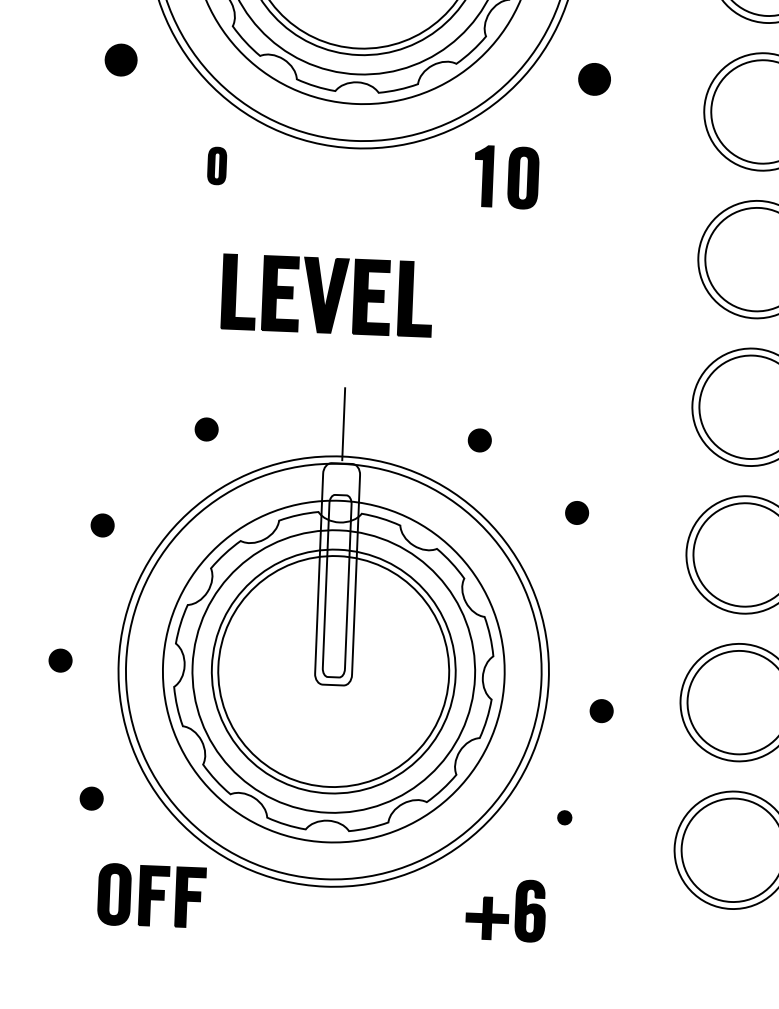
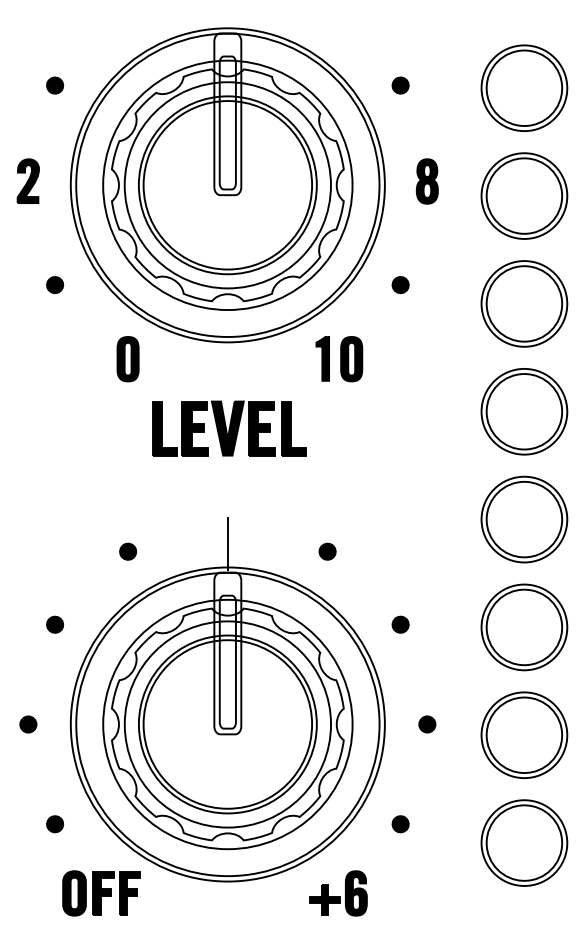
part: (121, 60) -> (55, 285), size x0.71
part: (594, 78) -> (400, 284), size x0.71
part: (216, 166) -> (127, 359), size x1.67
part: (327, 295) -> (229, 428), moved
part: (576, 512) -> (400, 624), moved
part: (601, 711) -> (427, 724), moved
part: (564, 818) -> (400, 824), size x1.67
part: (506, 910) -> (338, 893), moved

